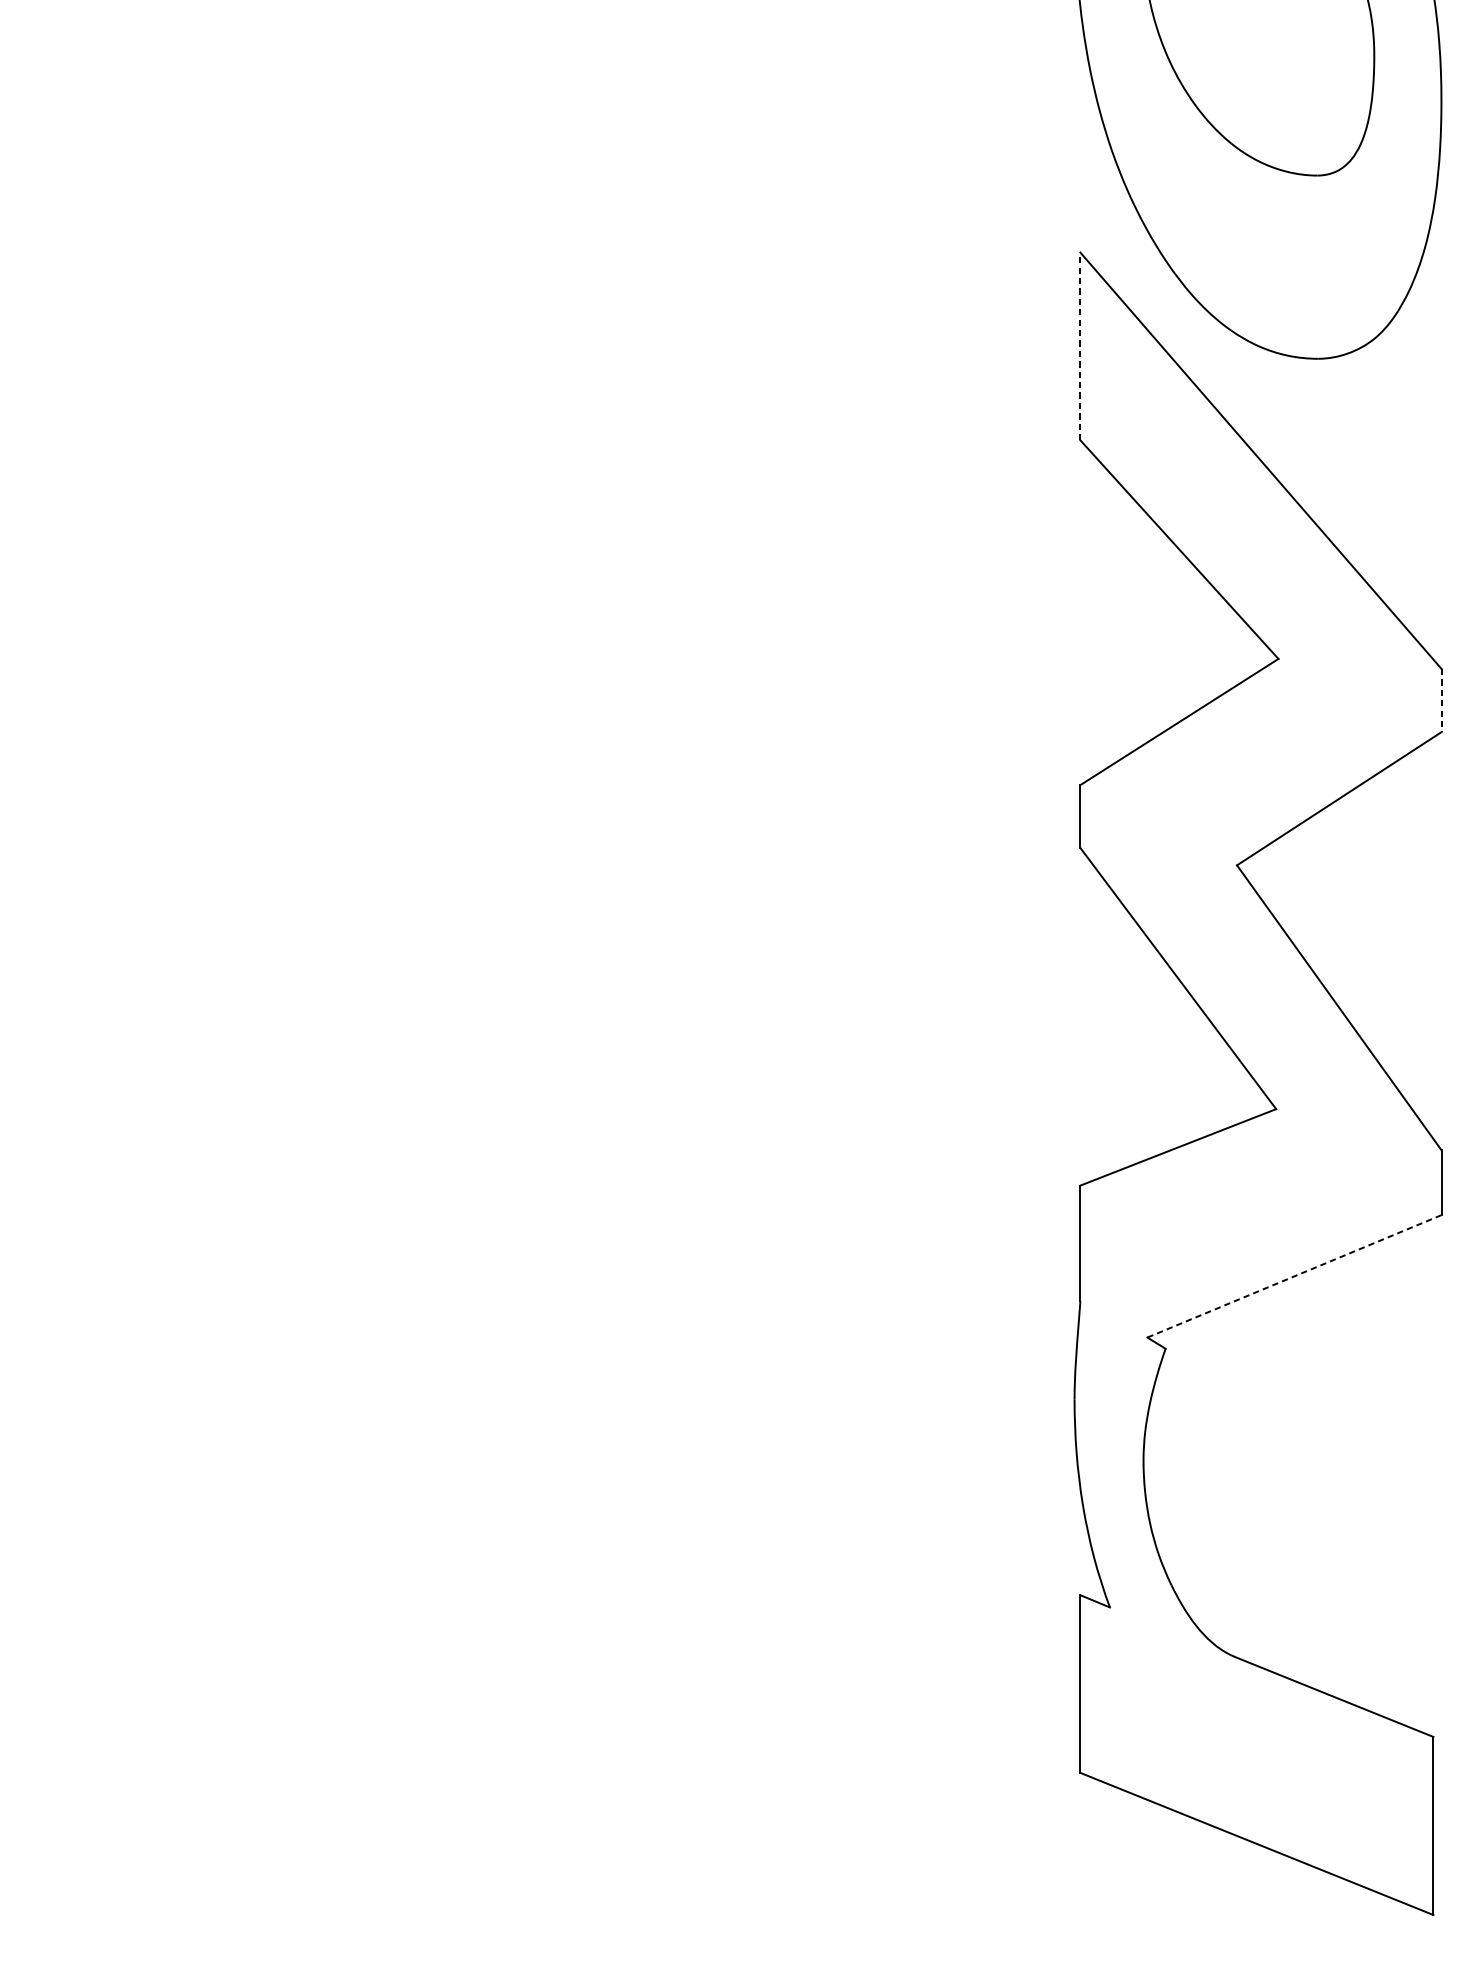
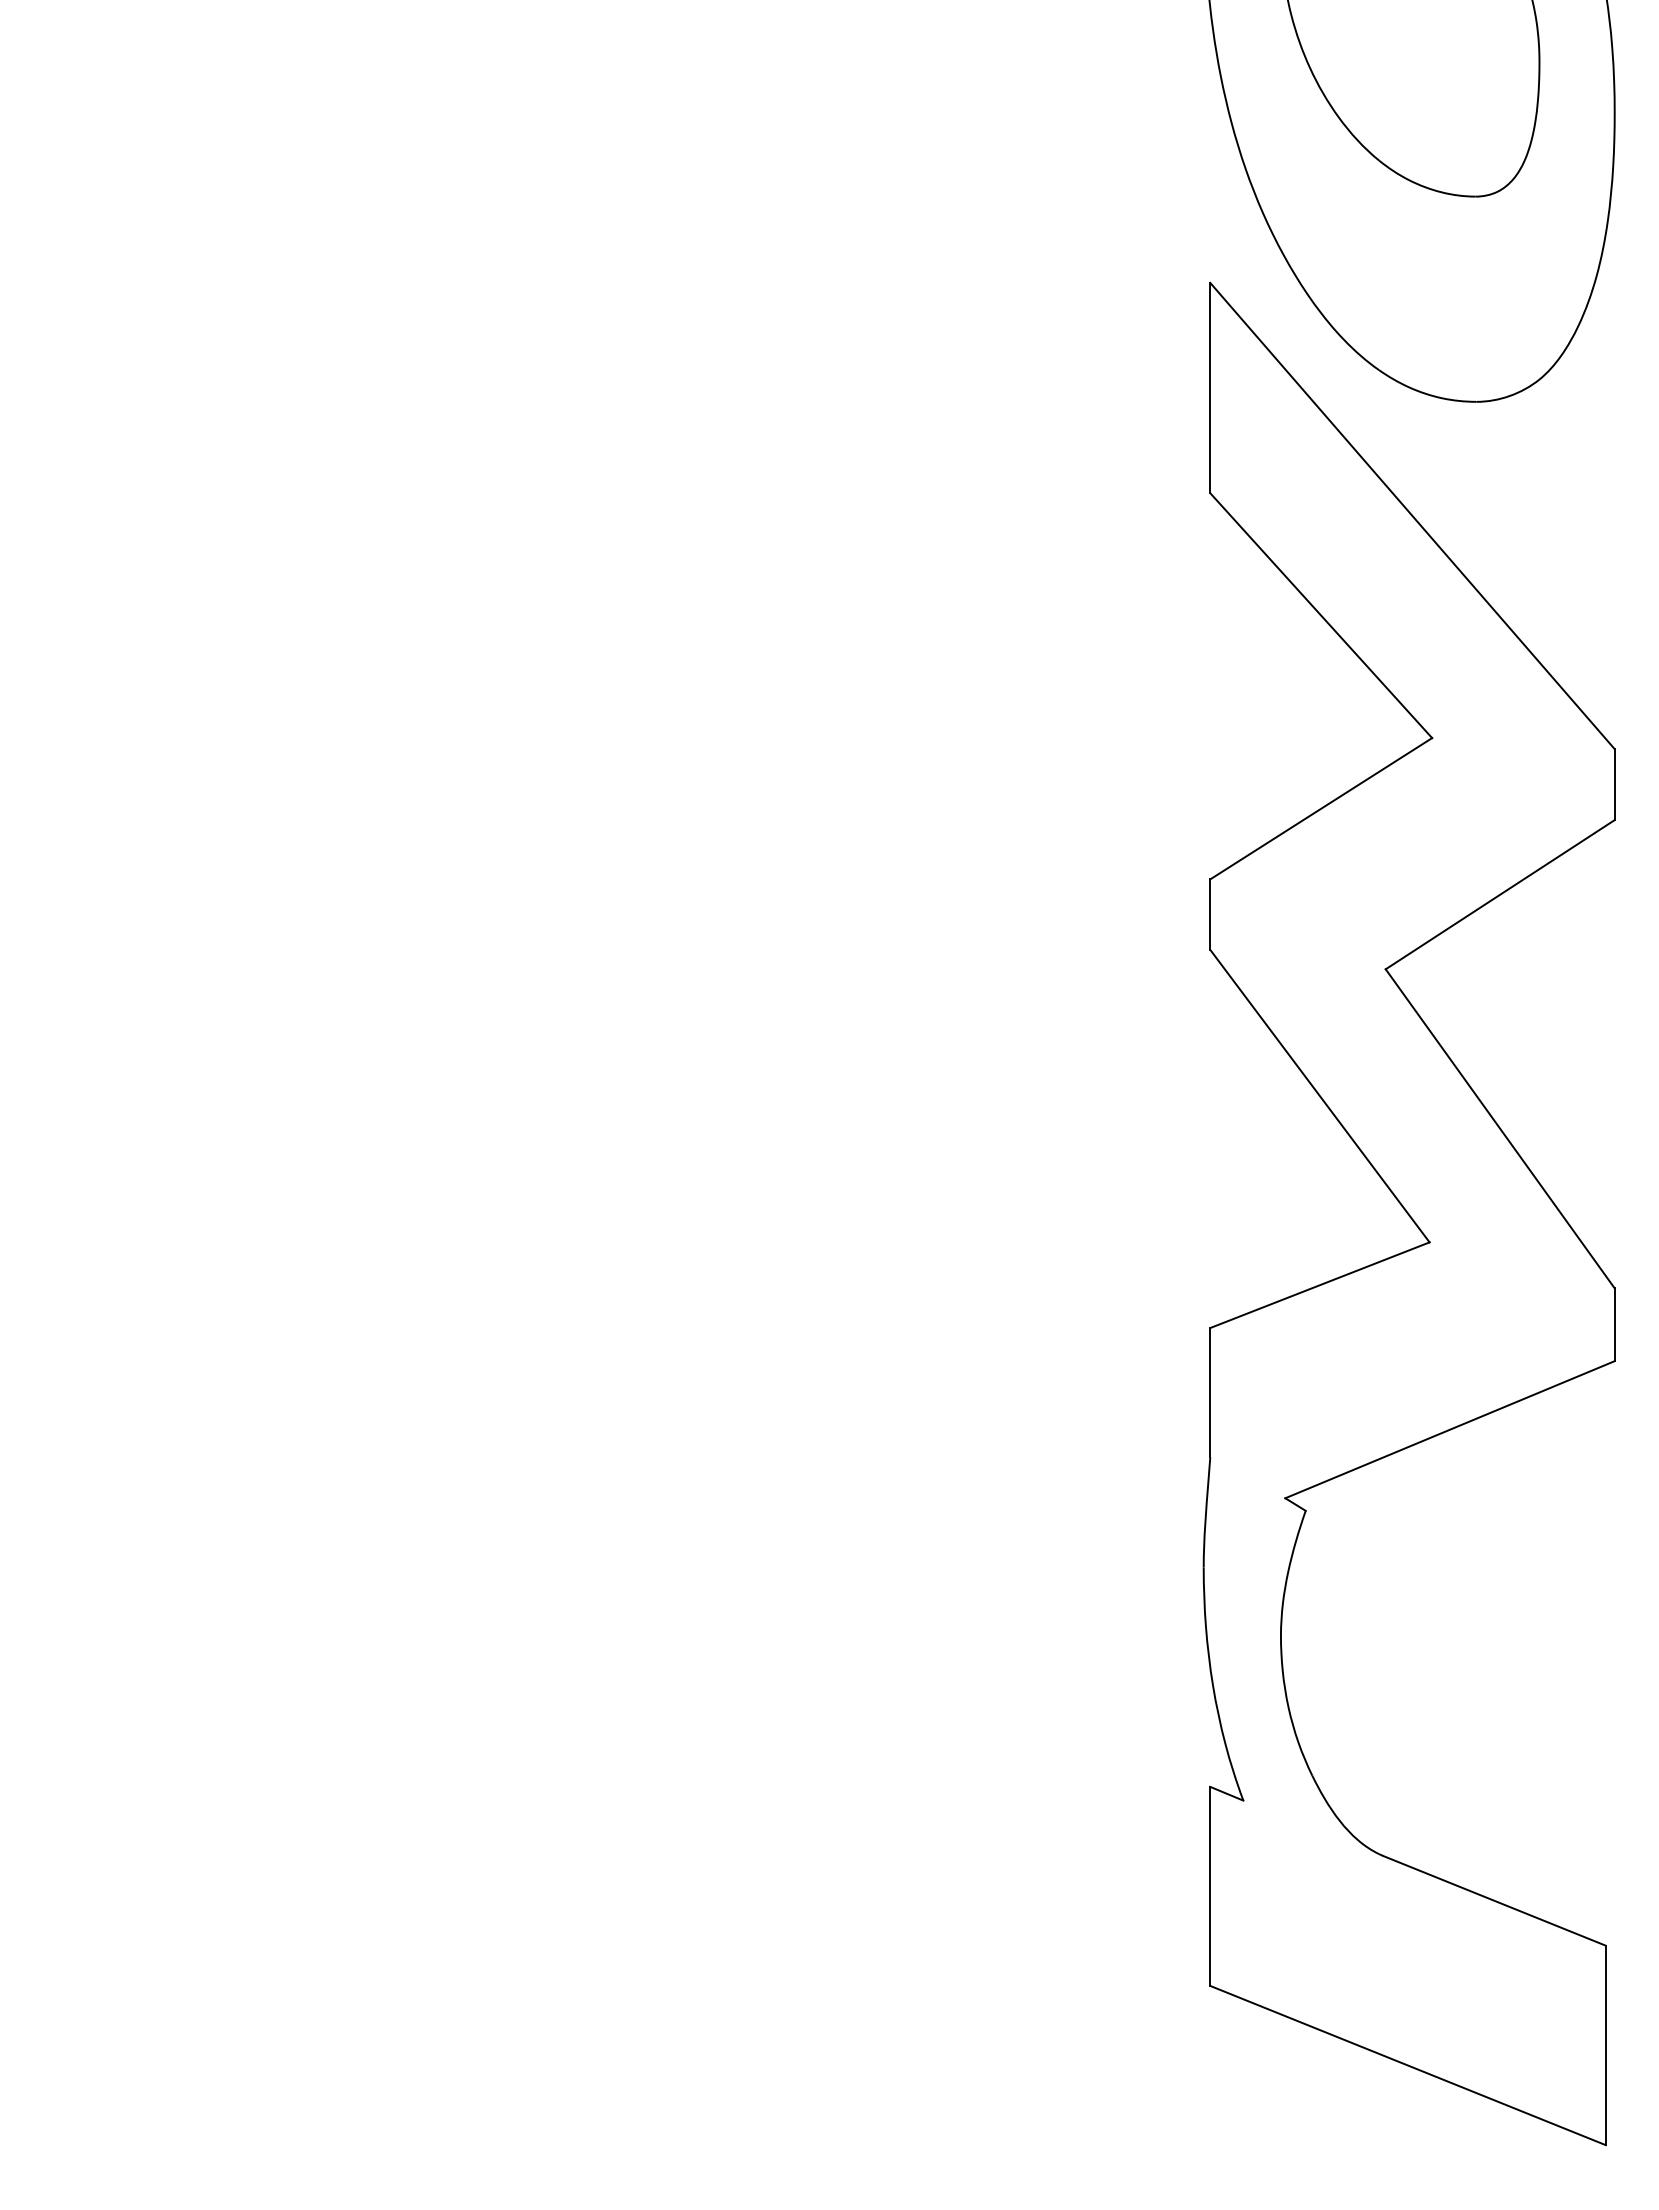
line: (1080, 345) -> (1210, 387), dashed -> solid
line: (1441, 701) -> (1614, 785), dashed -> solid
line: (1293, 1276) -> (1449, 1429), dashed -> solid

